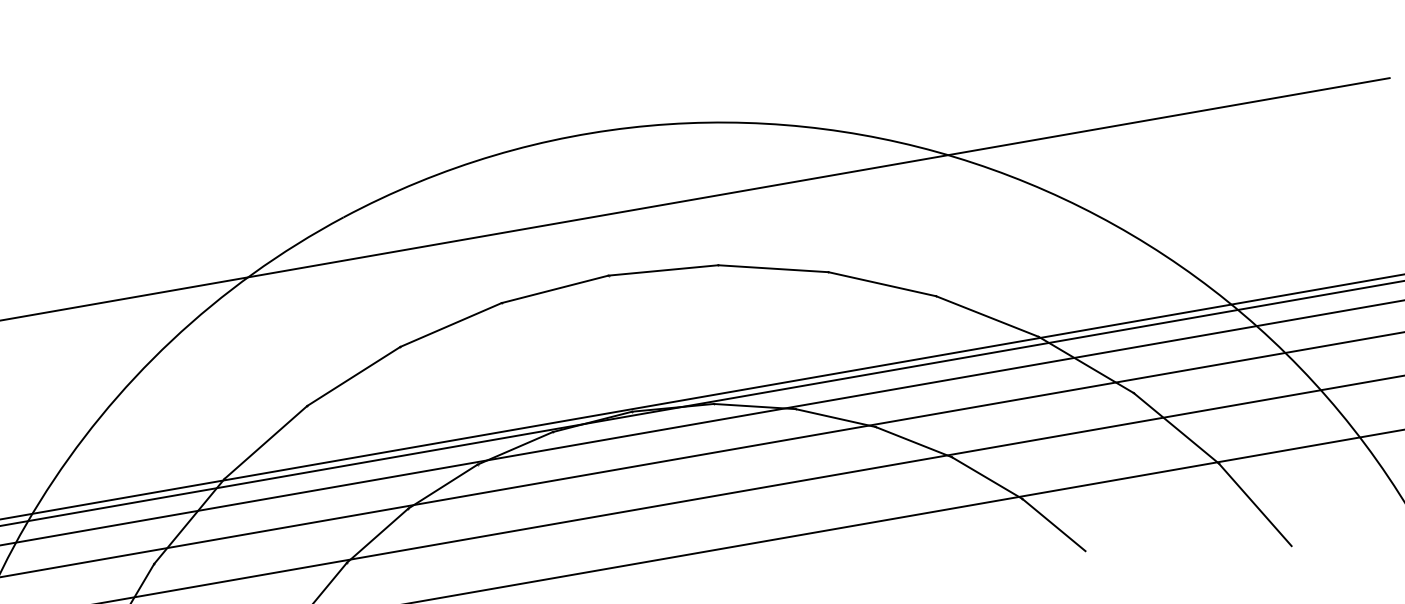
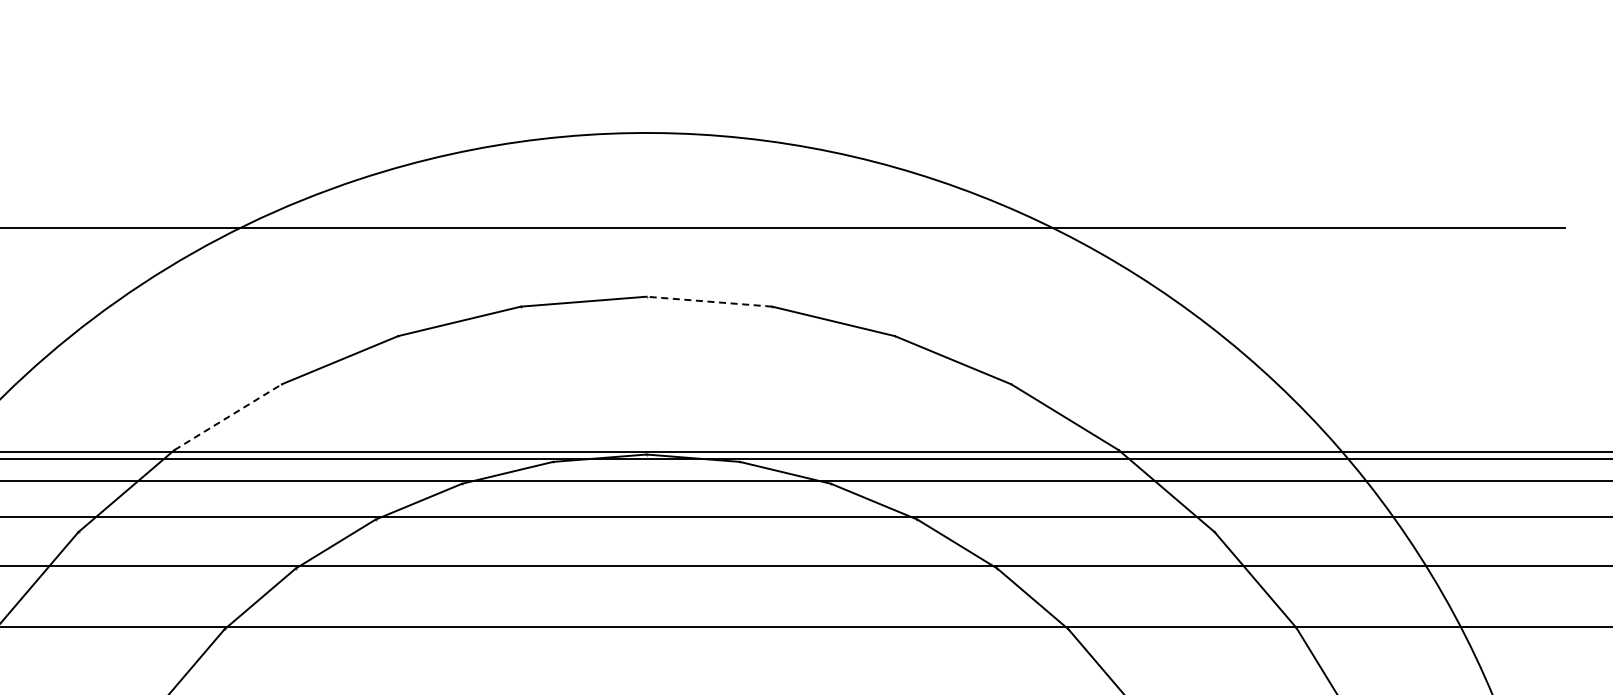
line: (662, 270) -> (708, 301), solid -> dashed
line: (266, 441) -> (228, 416), solid -> dashed

